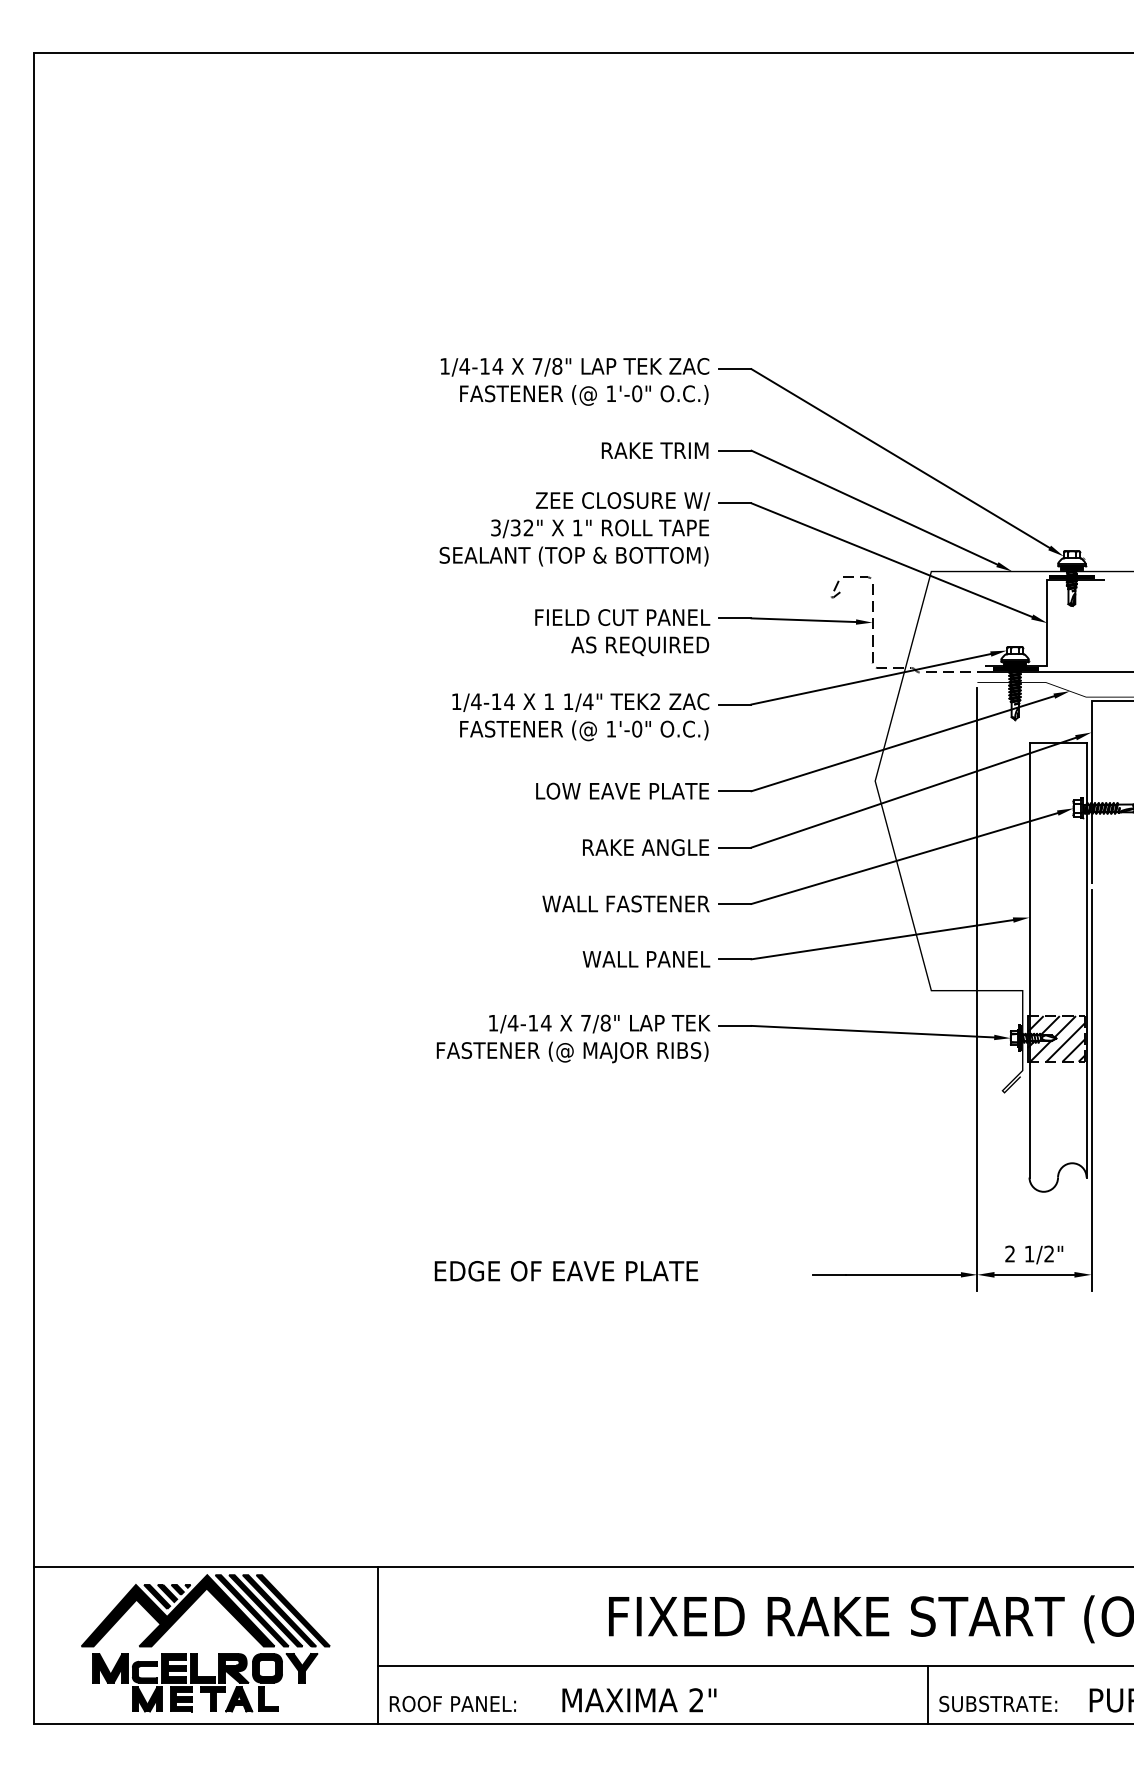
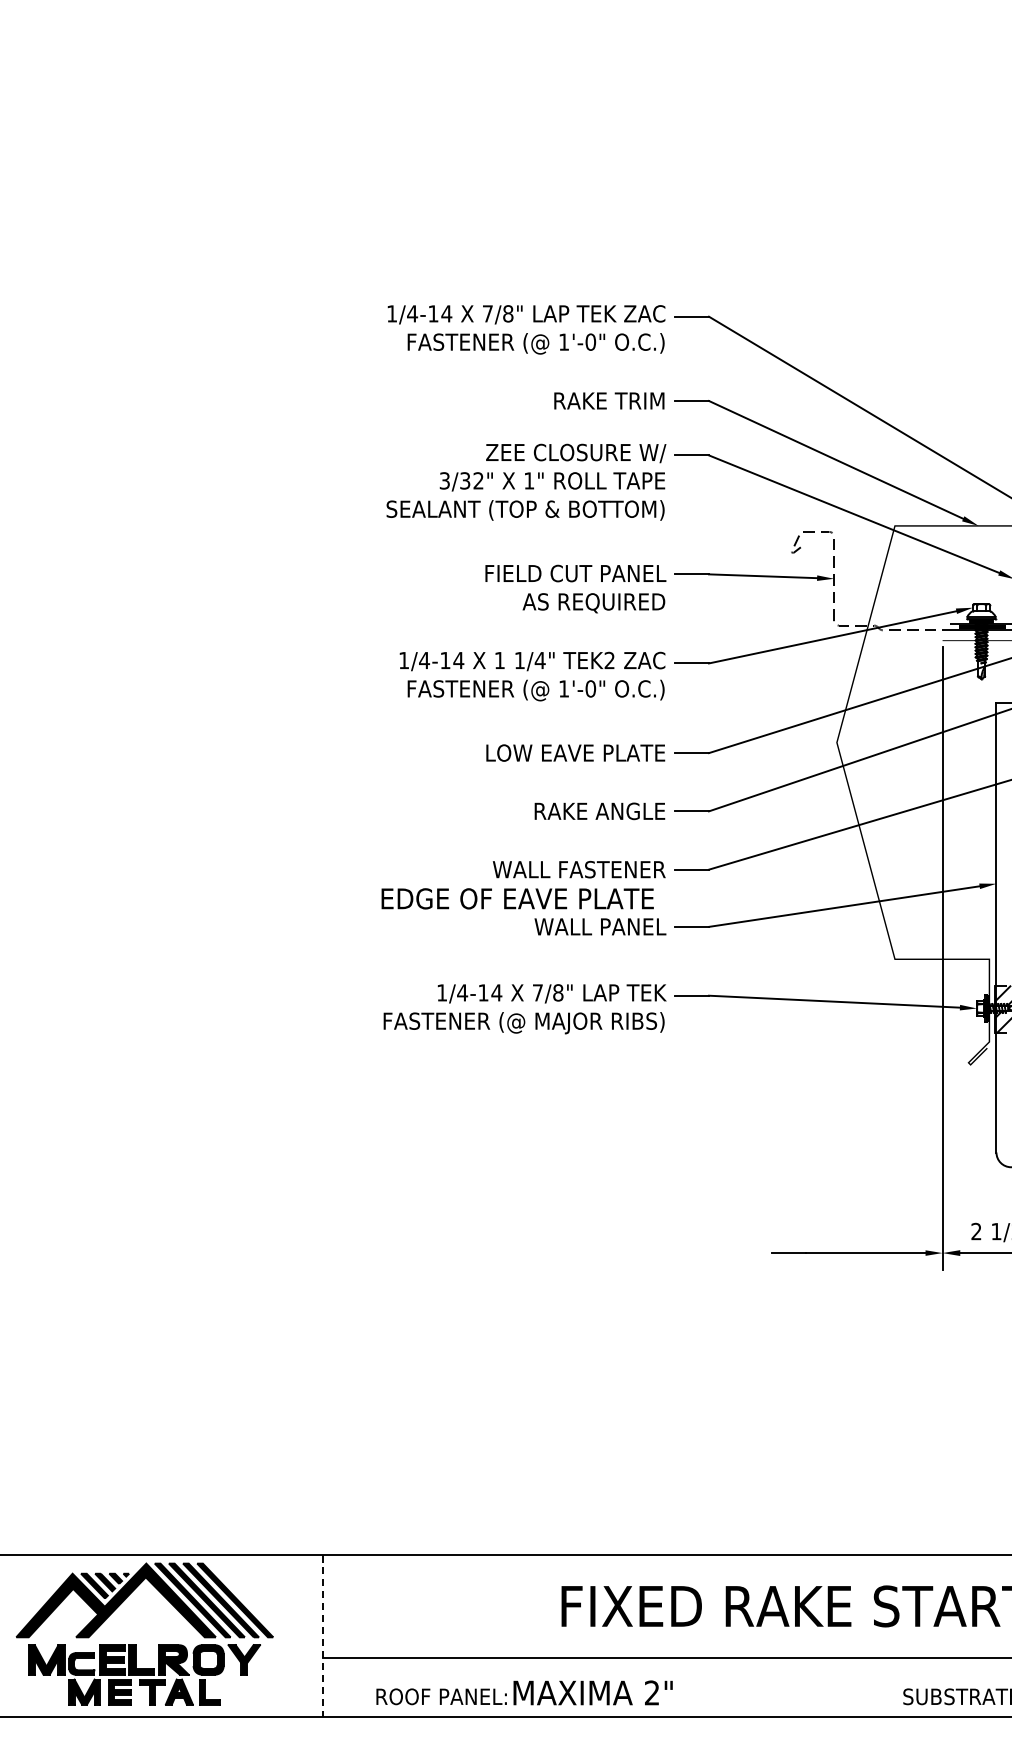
text: (566, 1271) -> (517, 899), moved
line: (377, 1645) -> (322, 1636), solid -> dashed
line: (928, 1694) -> (892, 1686), removed
text: (452, 1704) -> (441, 1697), moved

